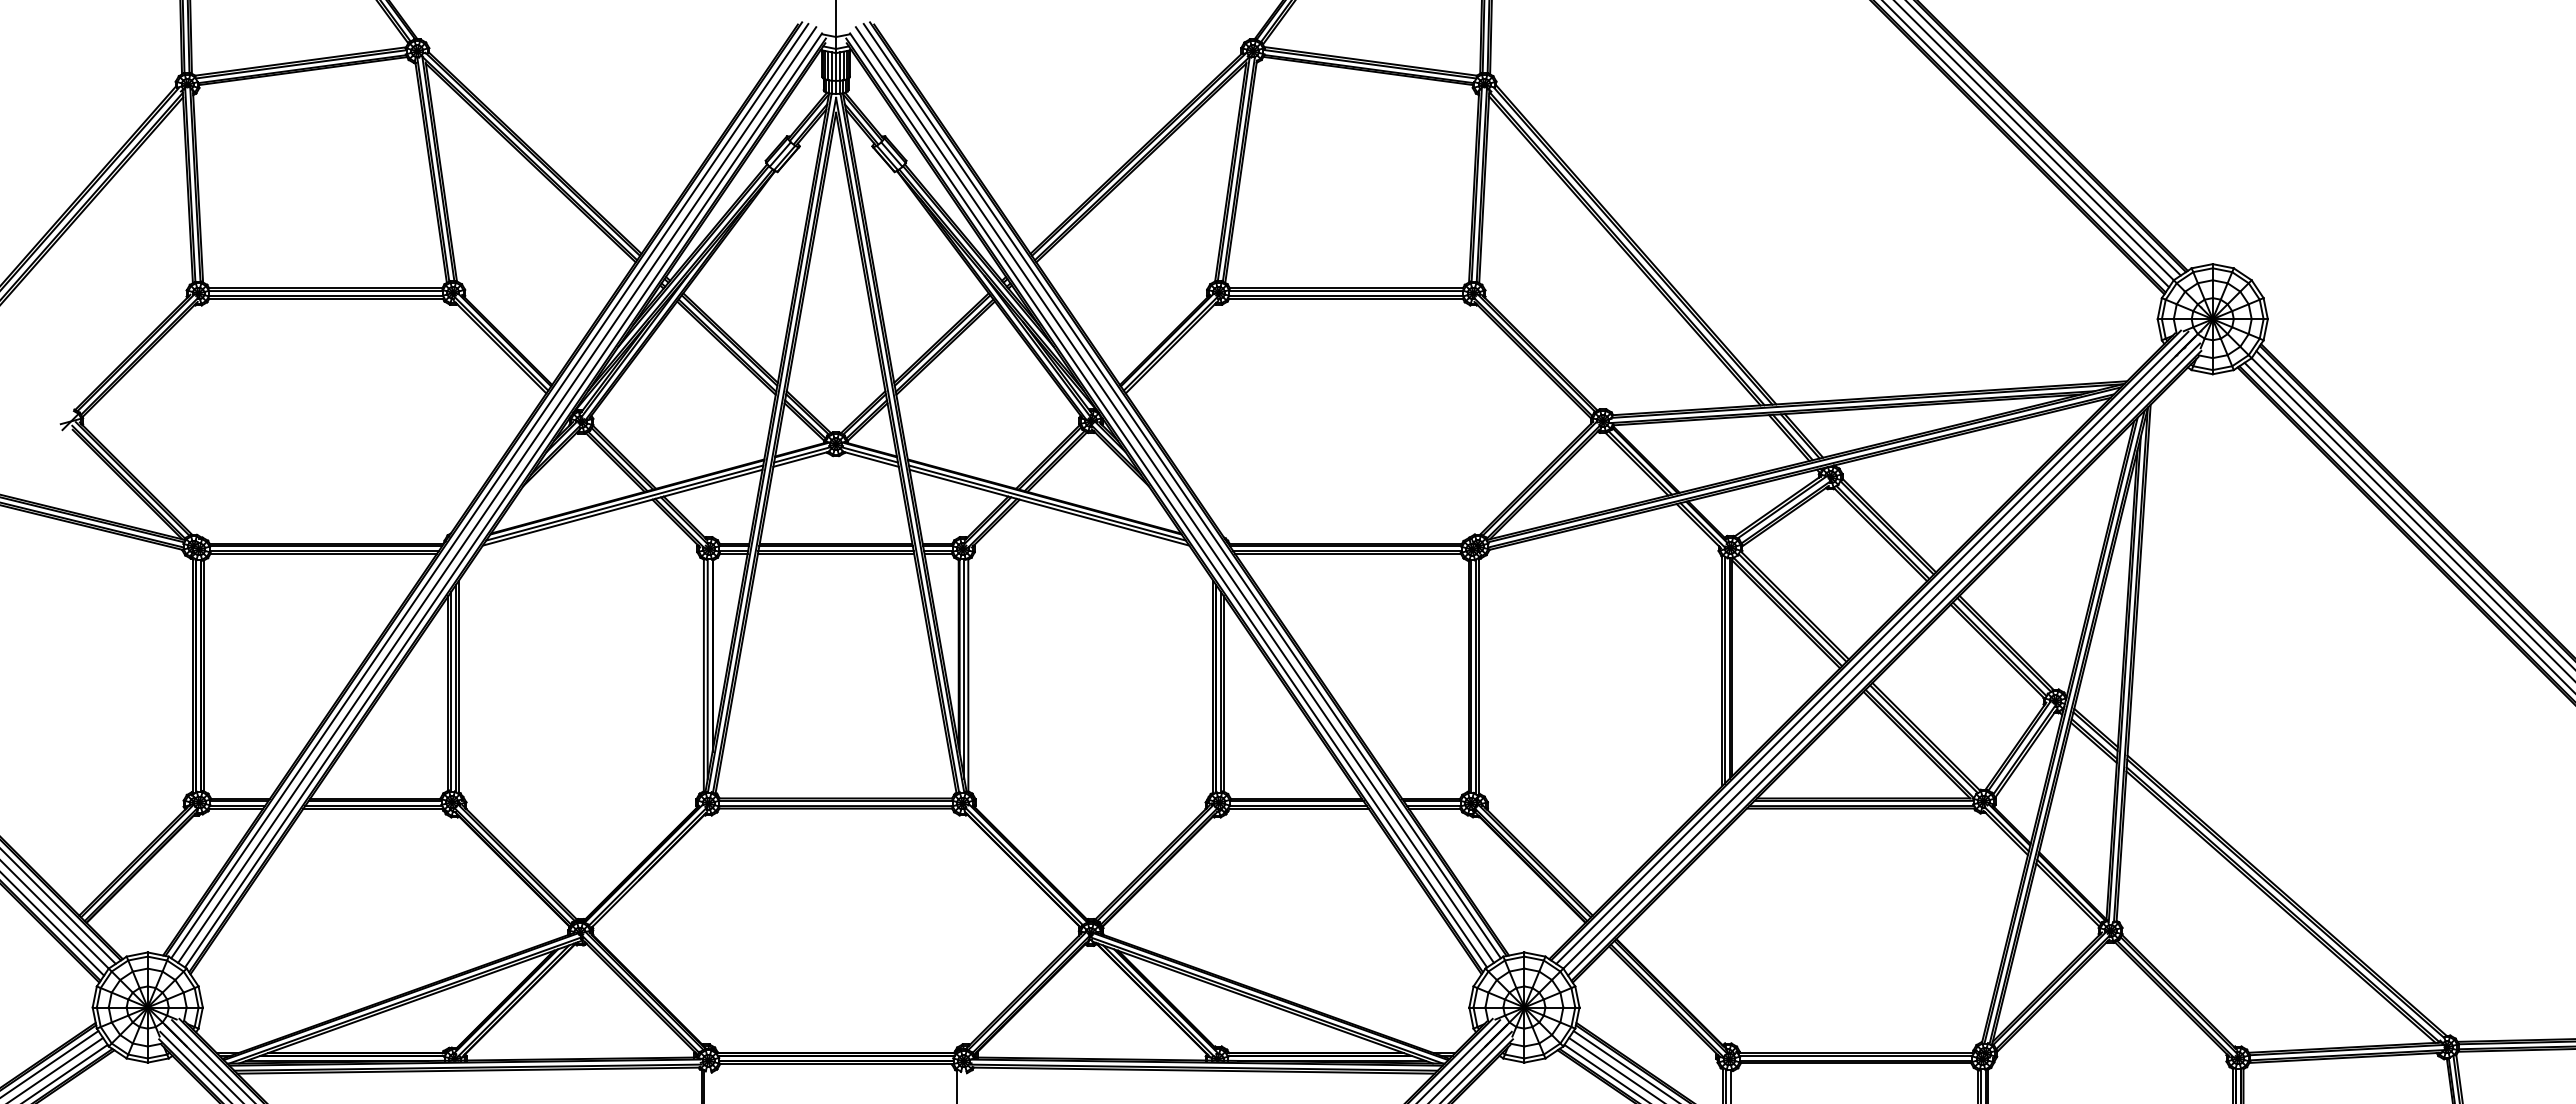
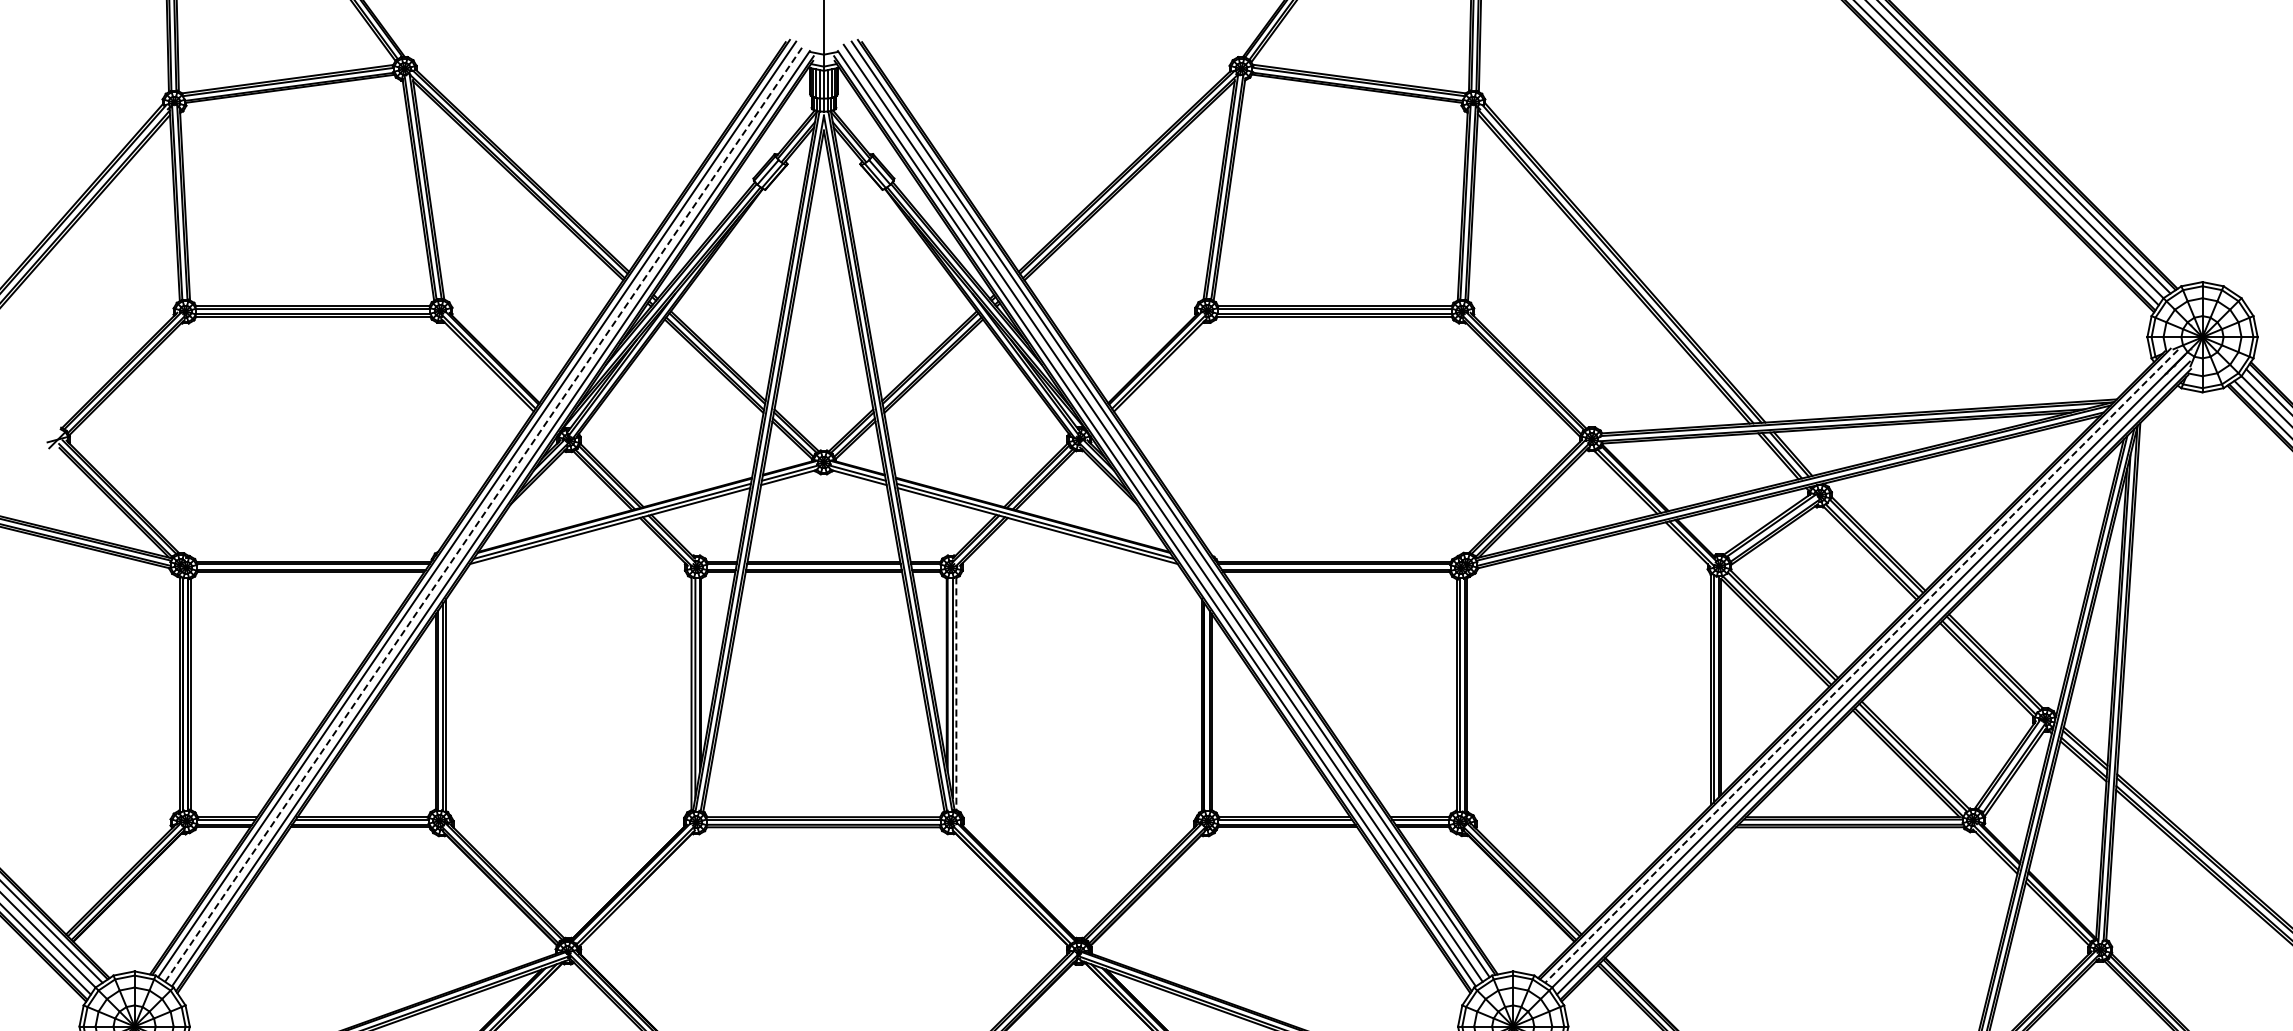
line: (497, 494) -> (484, 512), solid -> dashed
line: (1872, 647) -> (1861, 666), solid -> dashed
line: (968, 675) -> (956, 694), solid -> dashed

